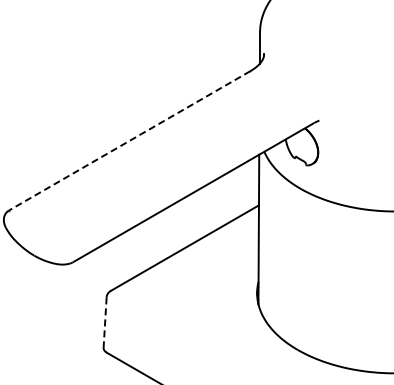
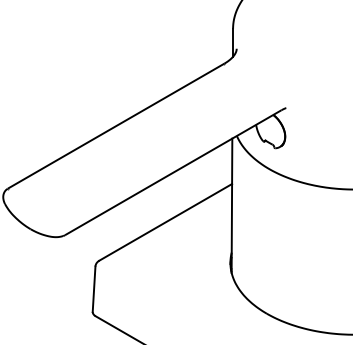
line: (129, 140) -> (115, 125), dashed -> solid
line: (105, 323) -> (94, 290), dashed -> solid

